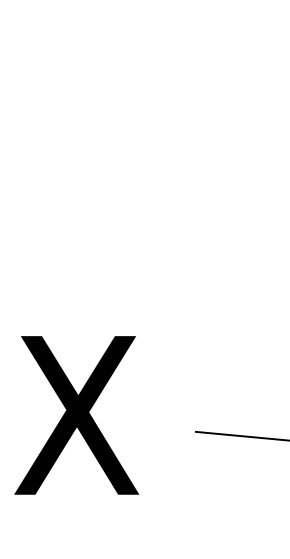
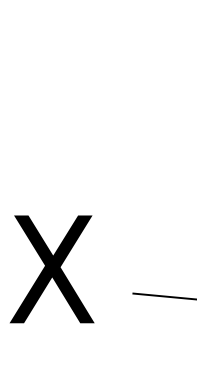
text: (77, 415) -> (52, 269), moved

